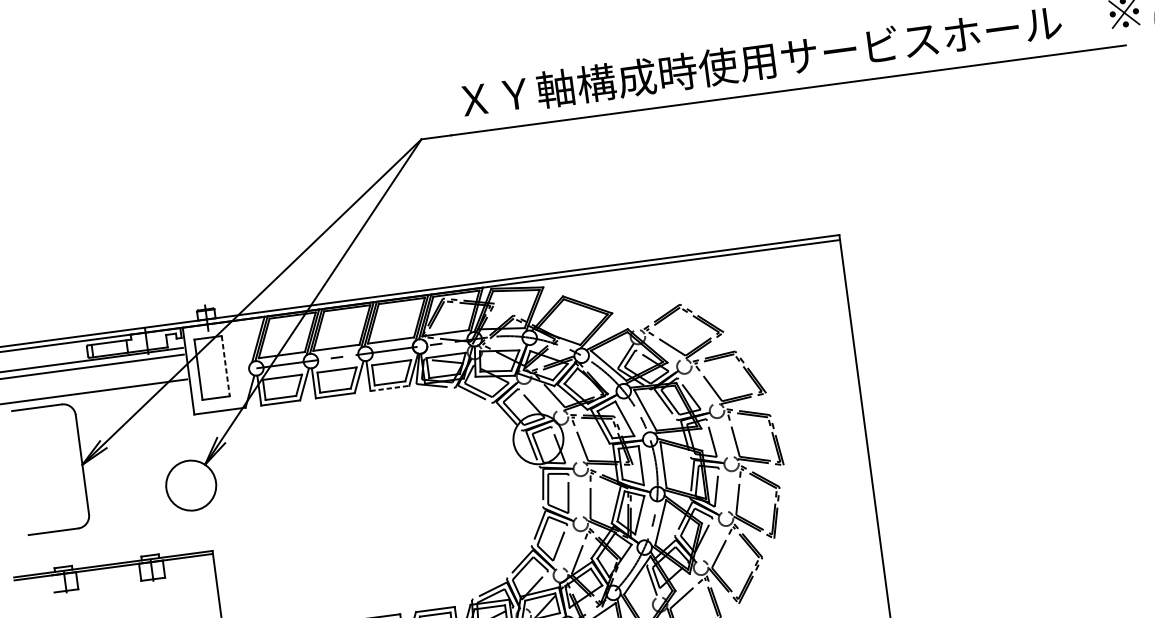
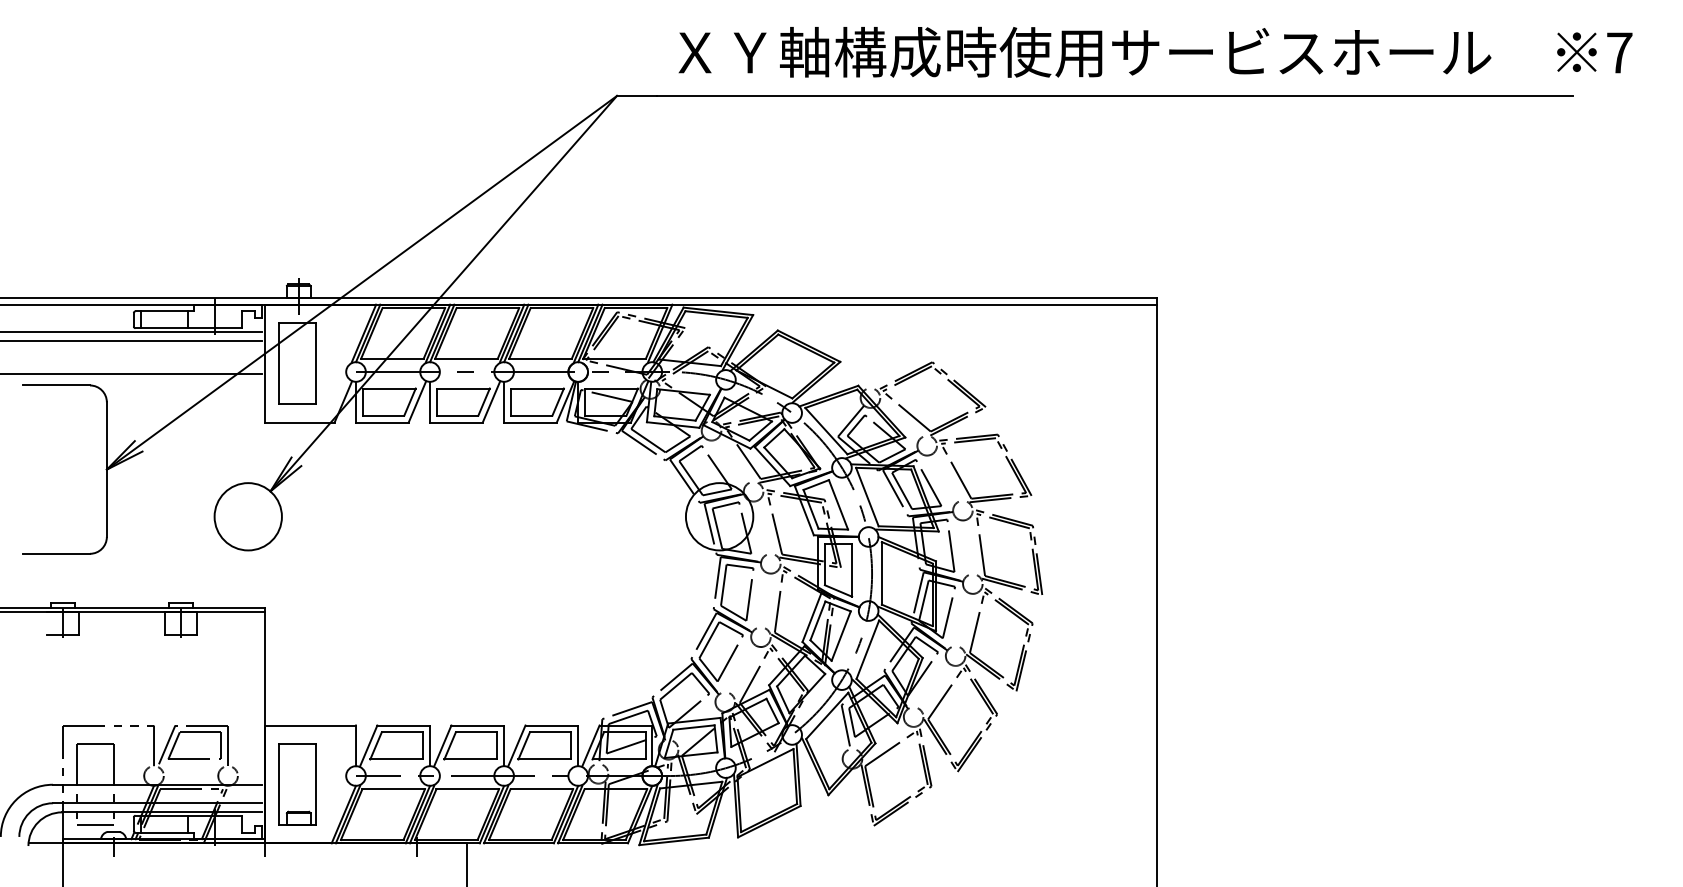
line: (225, 366) -> (315, 363), dashed -> solid
line: (390, 388) -> (531, 422), dashed -> solid

